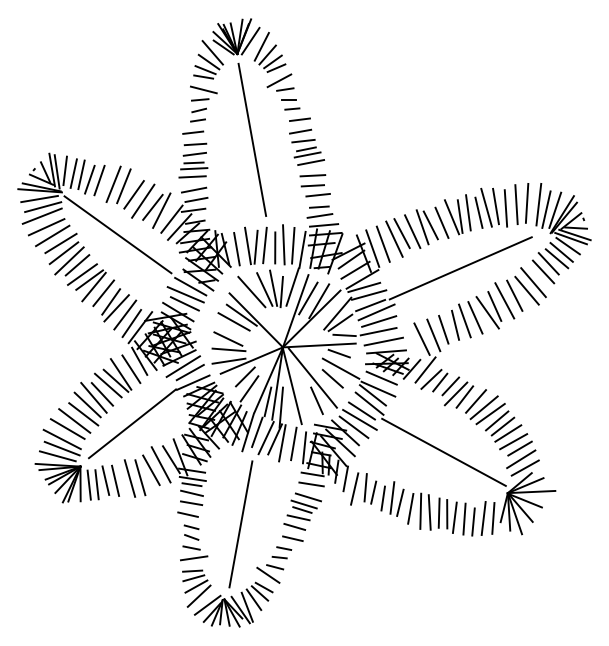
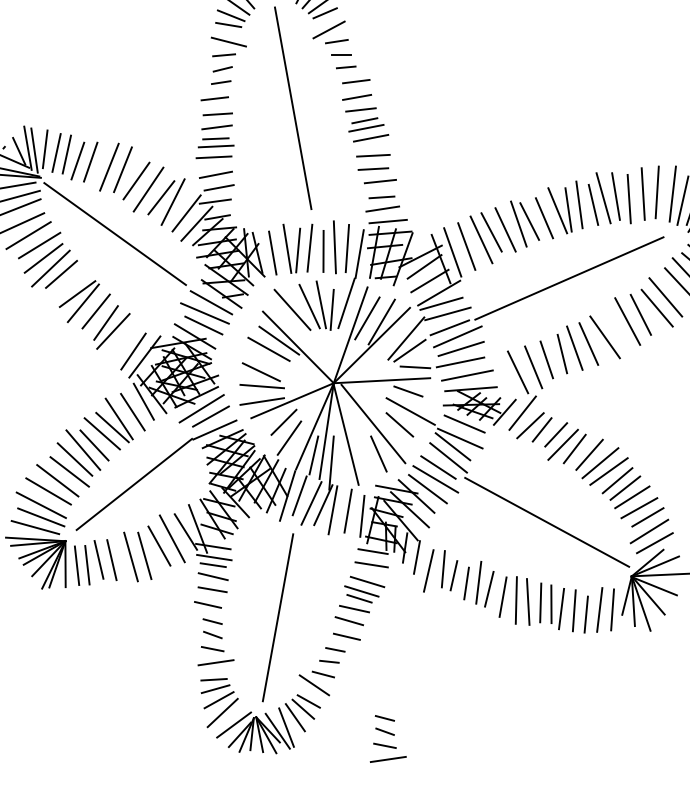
line: (82, 274) -> (68, 286), removed
line: (494, 306) -> (614, 329), removed
line: (125, 314) -> (125, 339), removed
part: (324, 615) -> (388, 738), added

